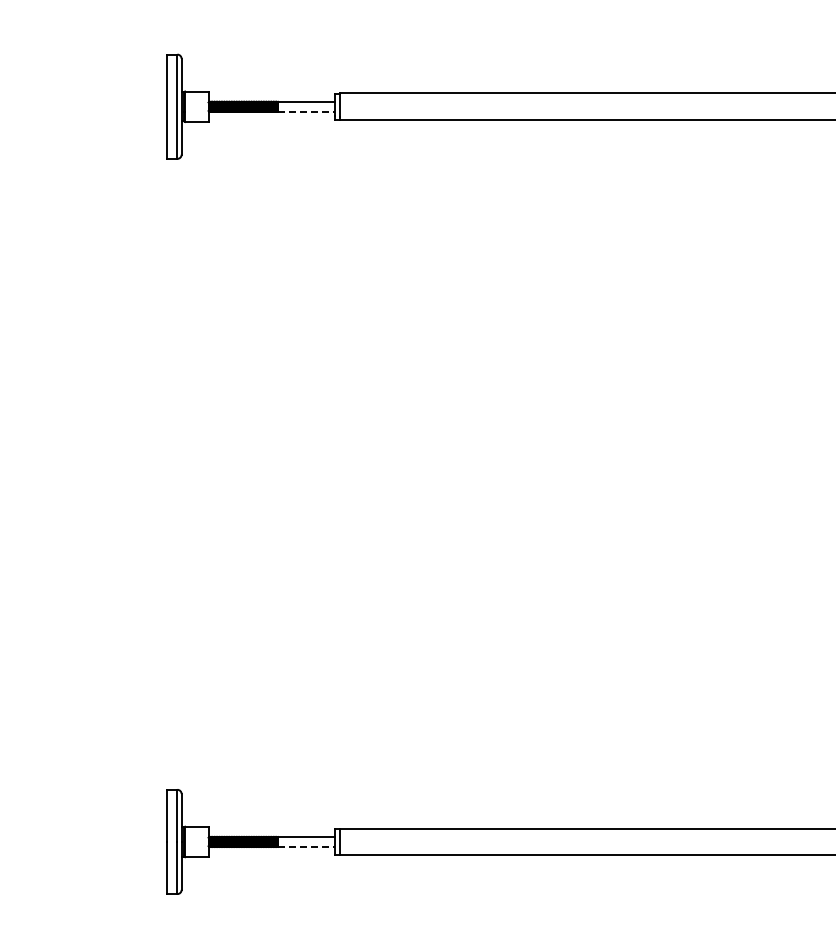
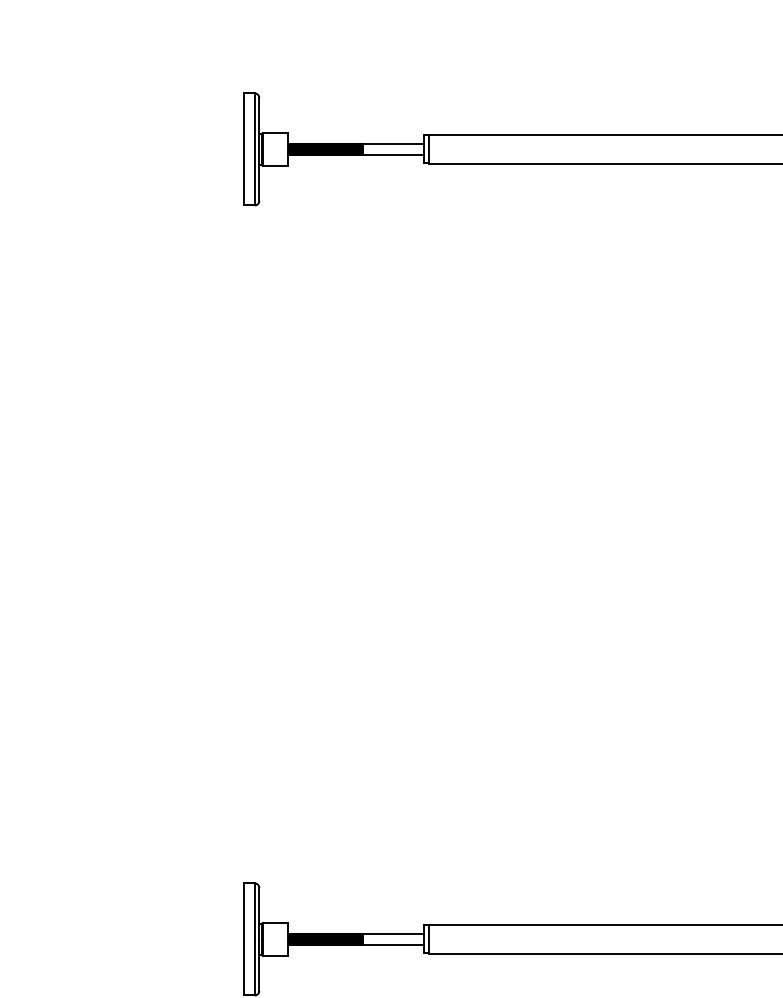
line: (306, 111) -> (393, 154), dashed -> solid
line: (306, 846) -> (393, 944), dashed -> solid

